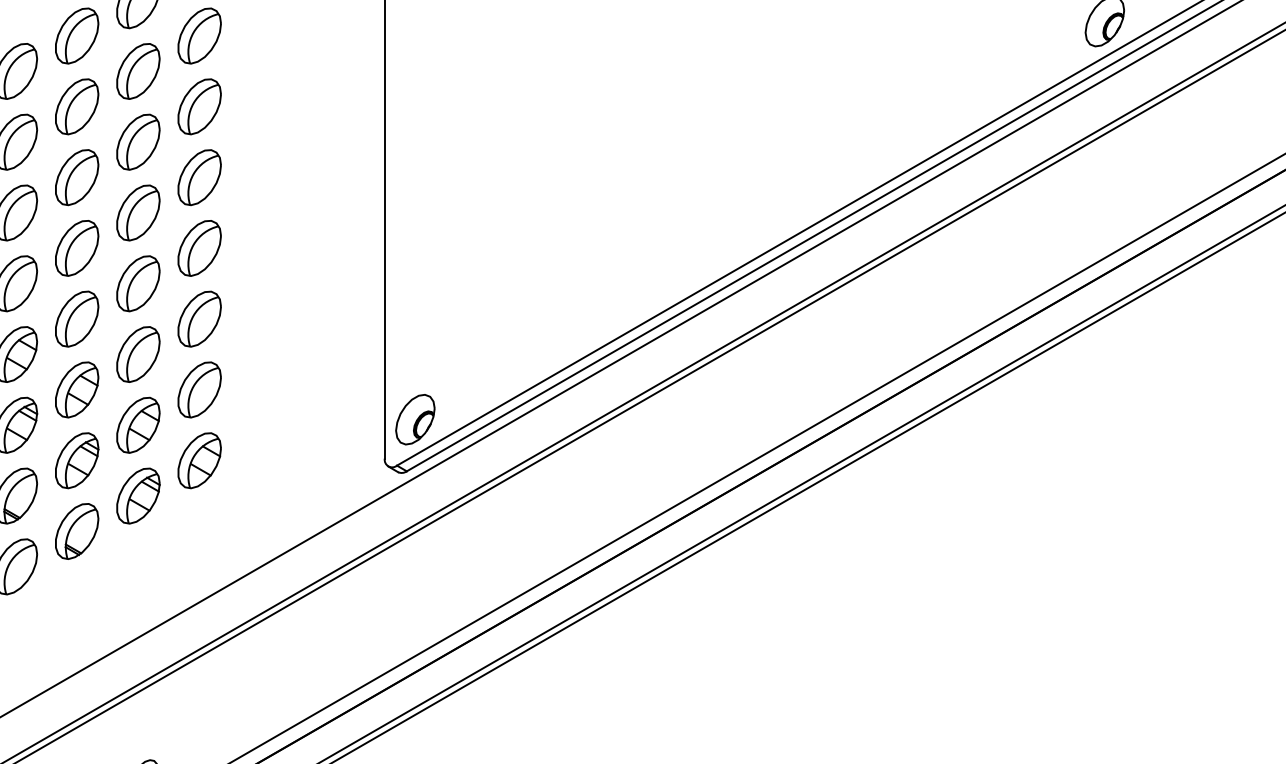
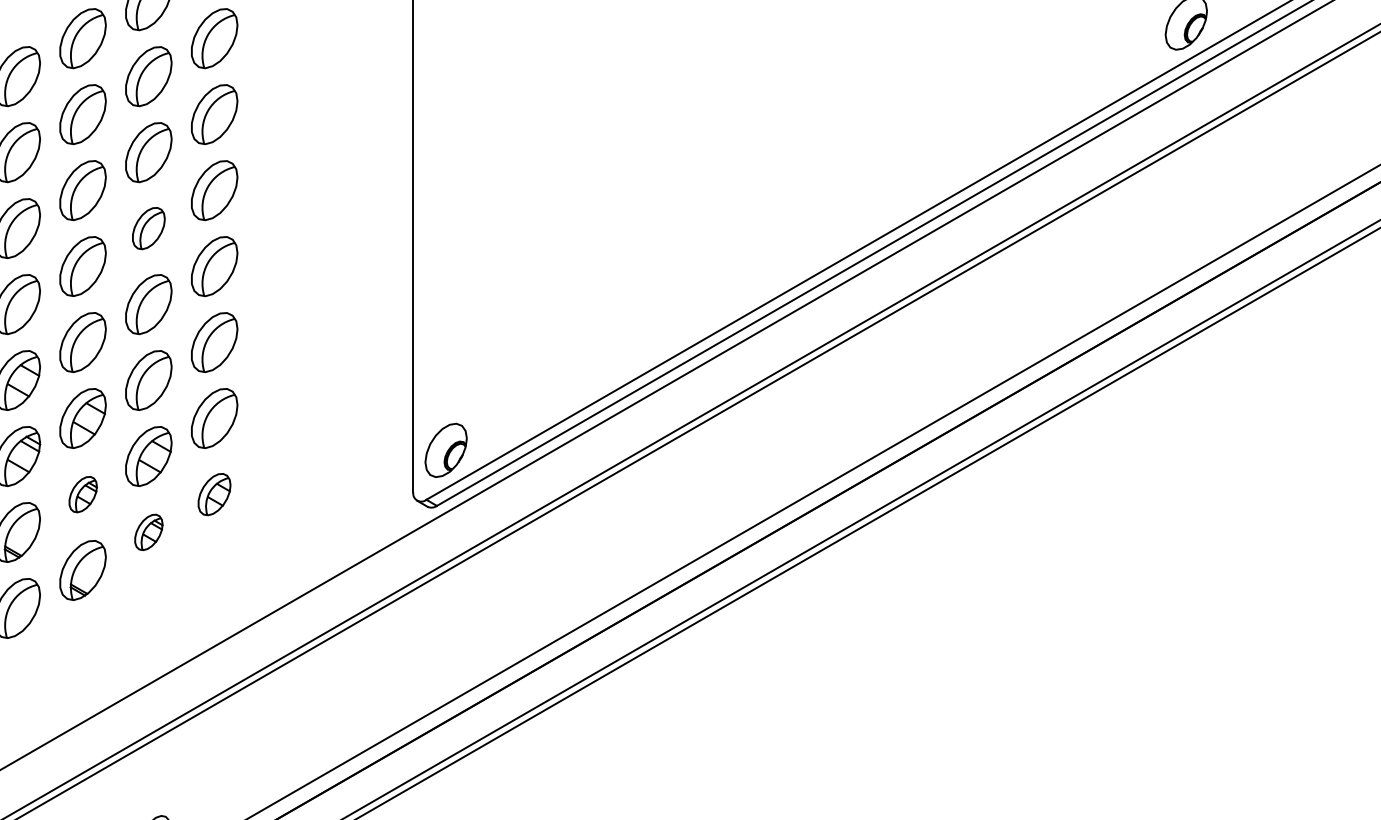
part: (138, 212) -> (148, 228), size x0.7
part: (77, 460) -> (83, 494), size x0.6
part: (199, 460) -> (214, 494), size x0.7
part: (138, 495) -> (148, 531), size x0.6

